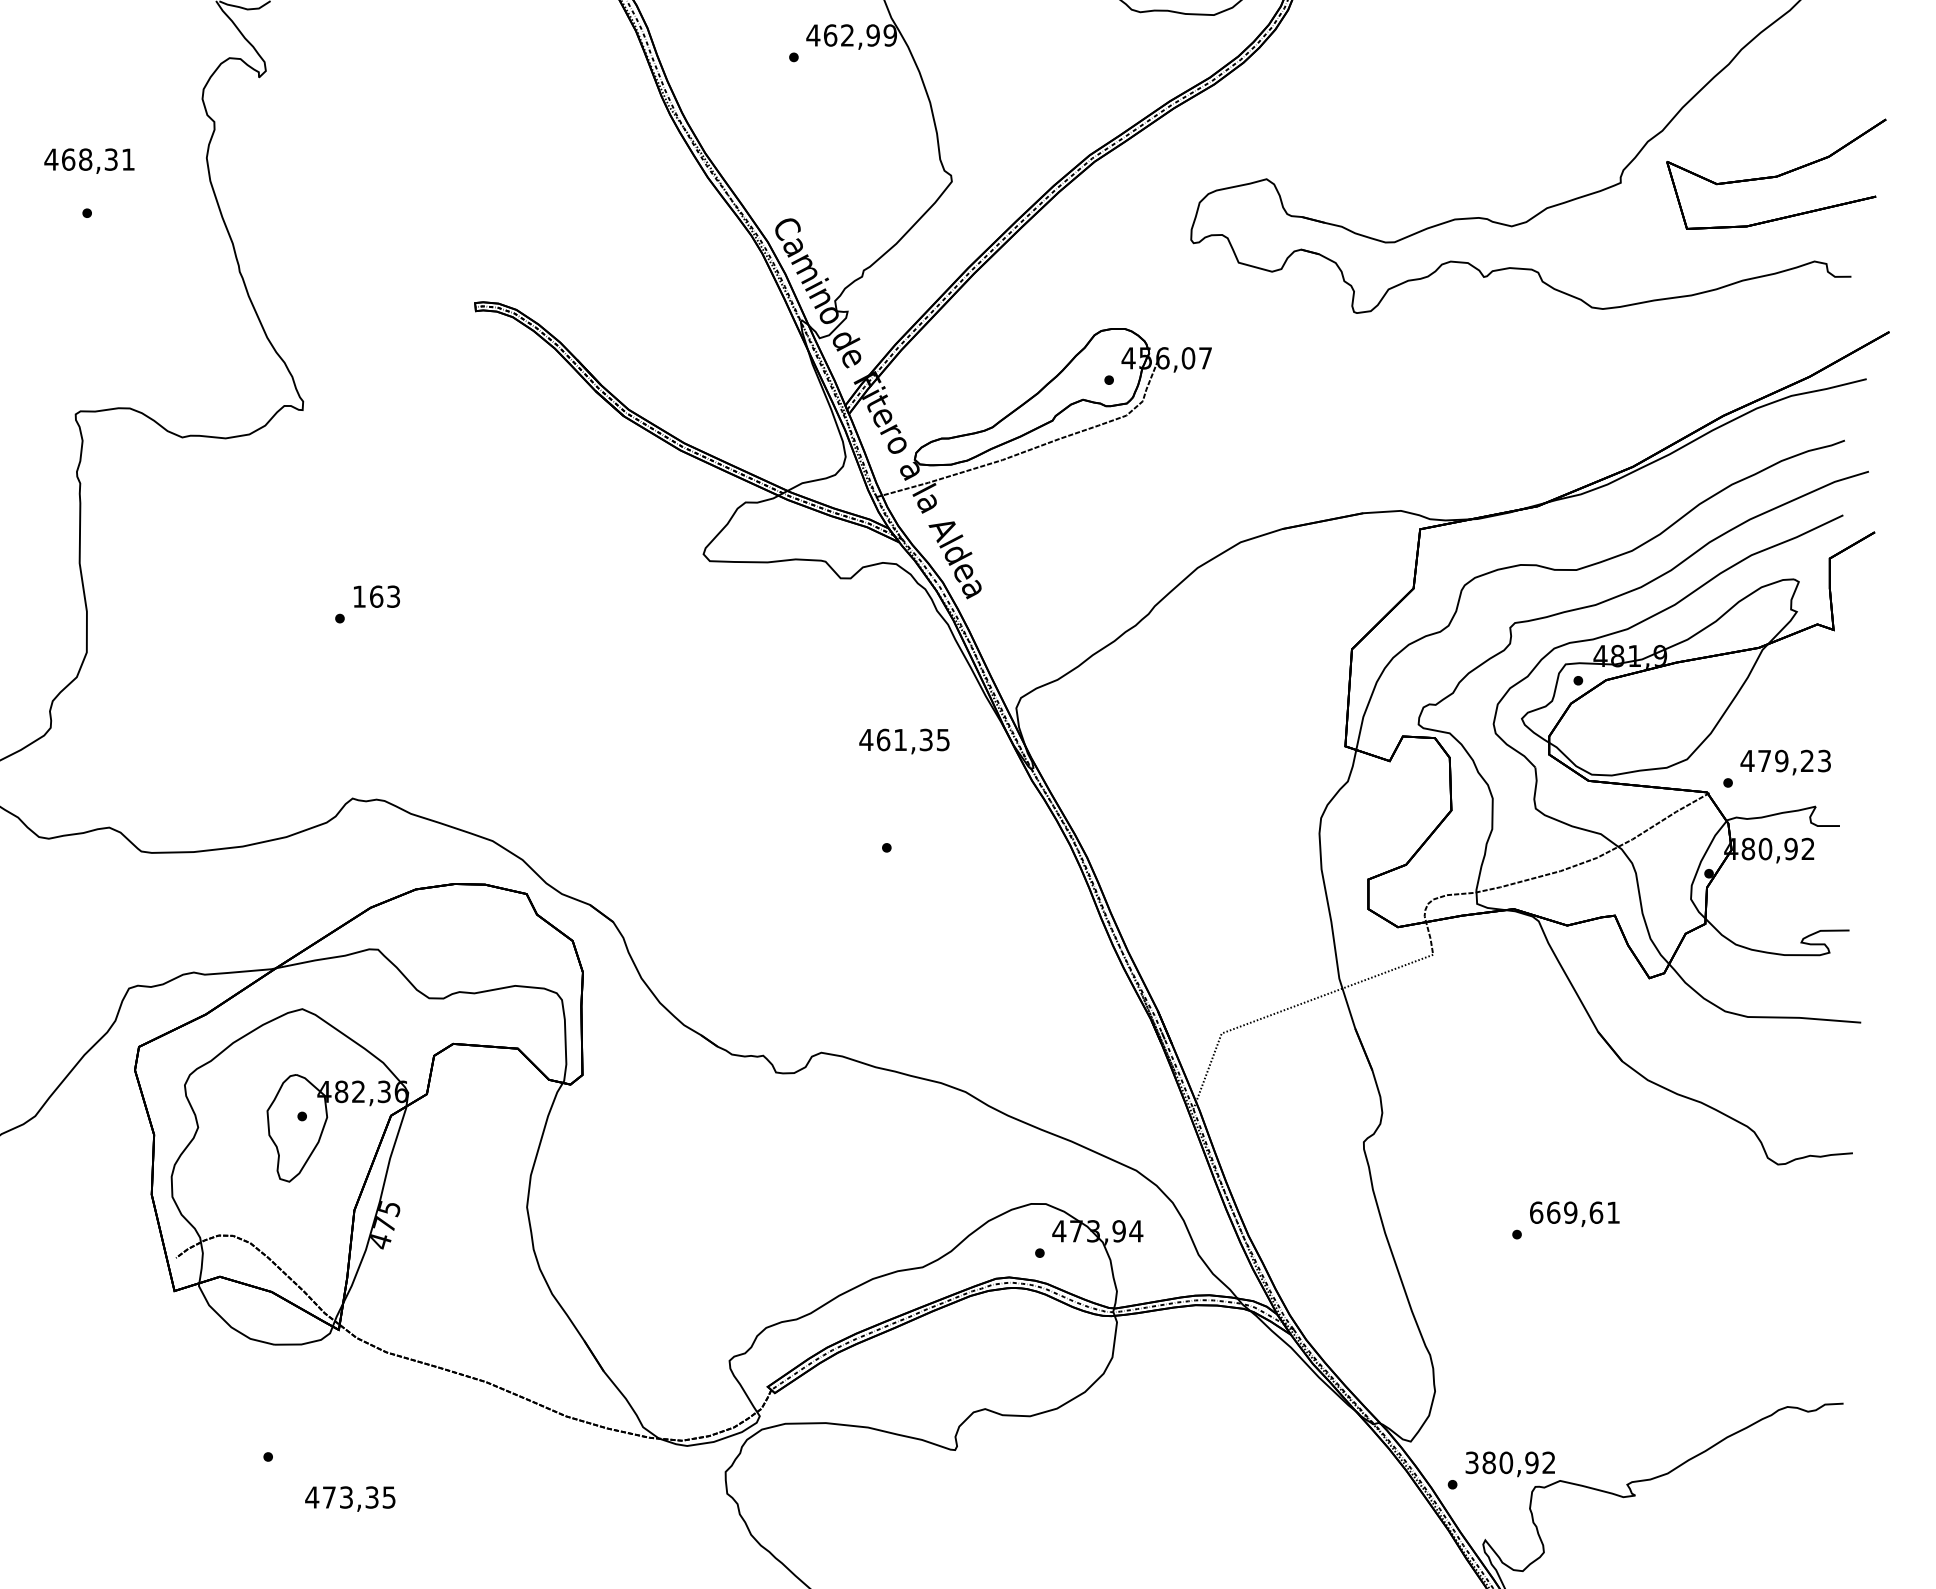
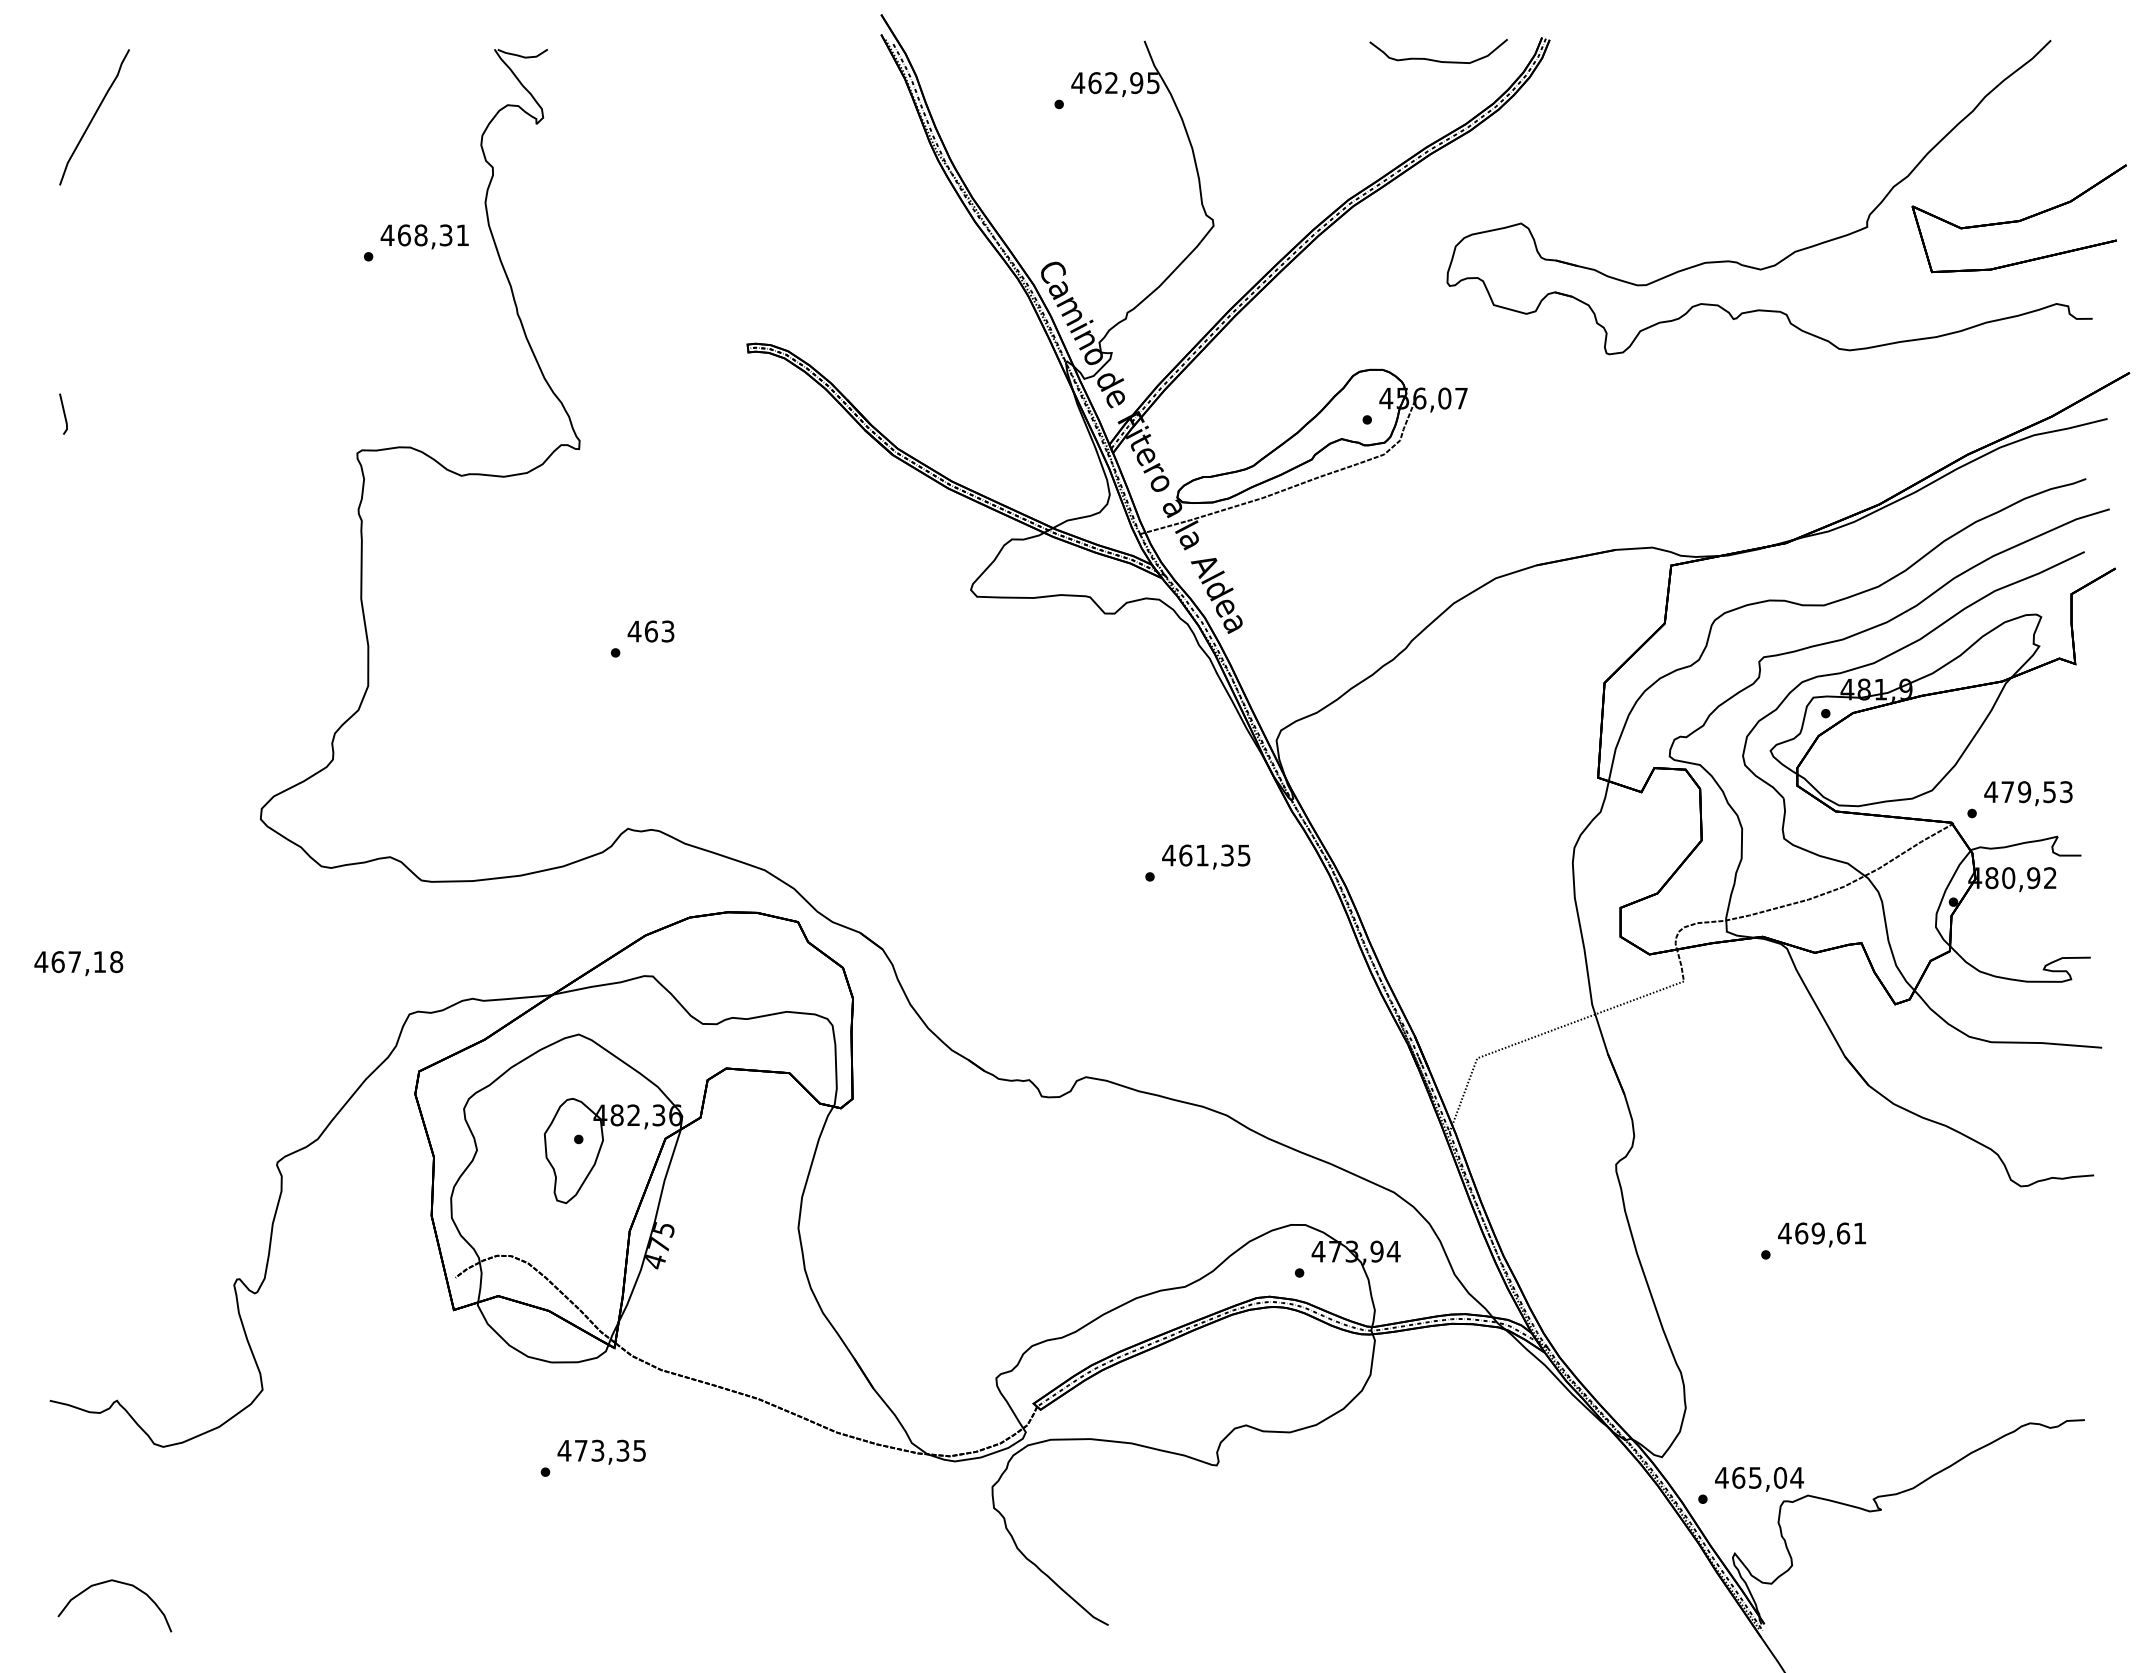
text: (889, 34) -> (1152, 82), 462,99 -> 462,95
text: (89, 160) -> (424, 236), moved
text: (359, 596) -> (634, 631), 163 -> 463
text: (904, 740) -> (1206, 856), moved
text: (1807, 761) -> (2049, 792), 479,23 -> 479,53
text: (1536, 1212) -> (1784, 1233), 669,61 -> 469,61
text: (1510, 1462) -> (1759, 1477), 380,92 -> 465,04
text: (350, 1498) -> (601, 1451), moved

